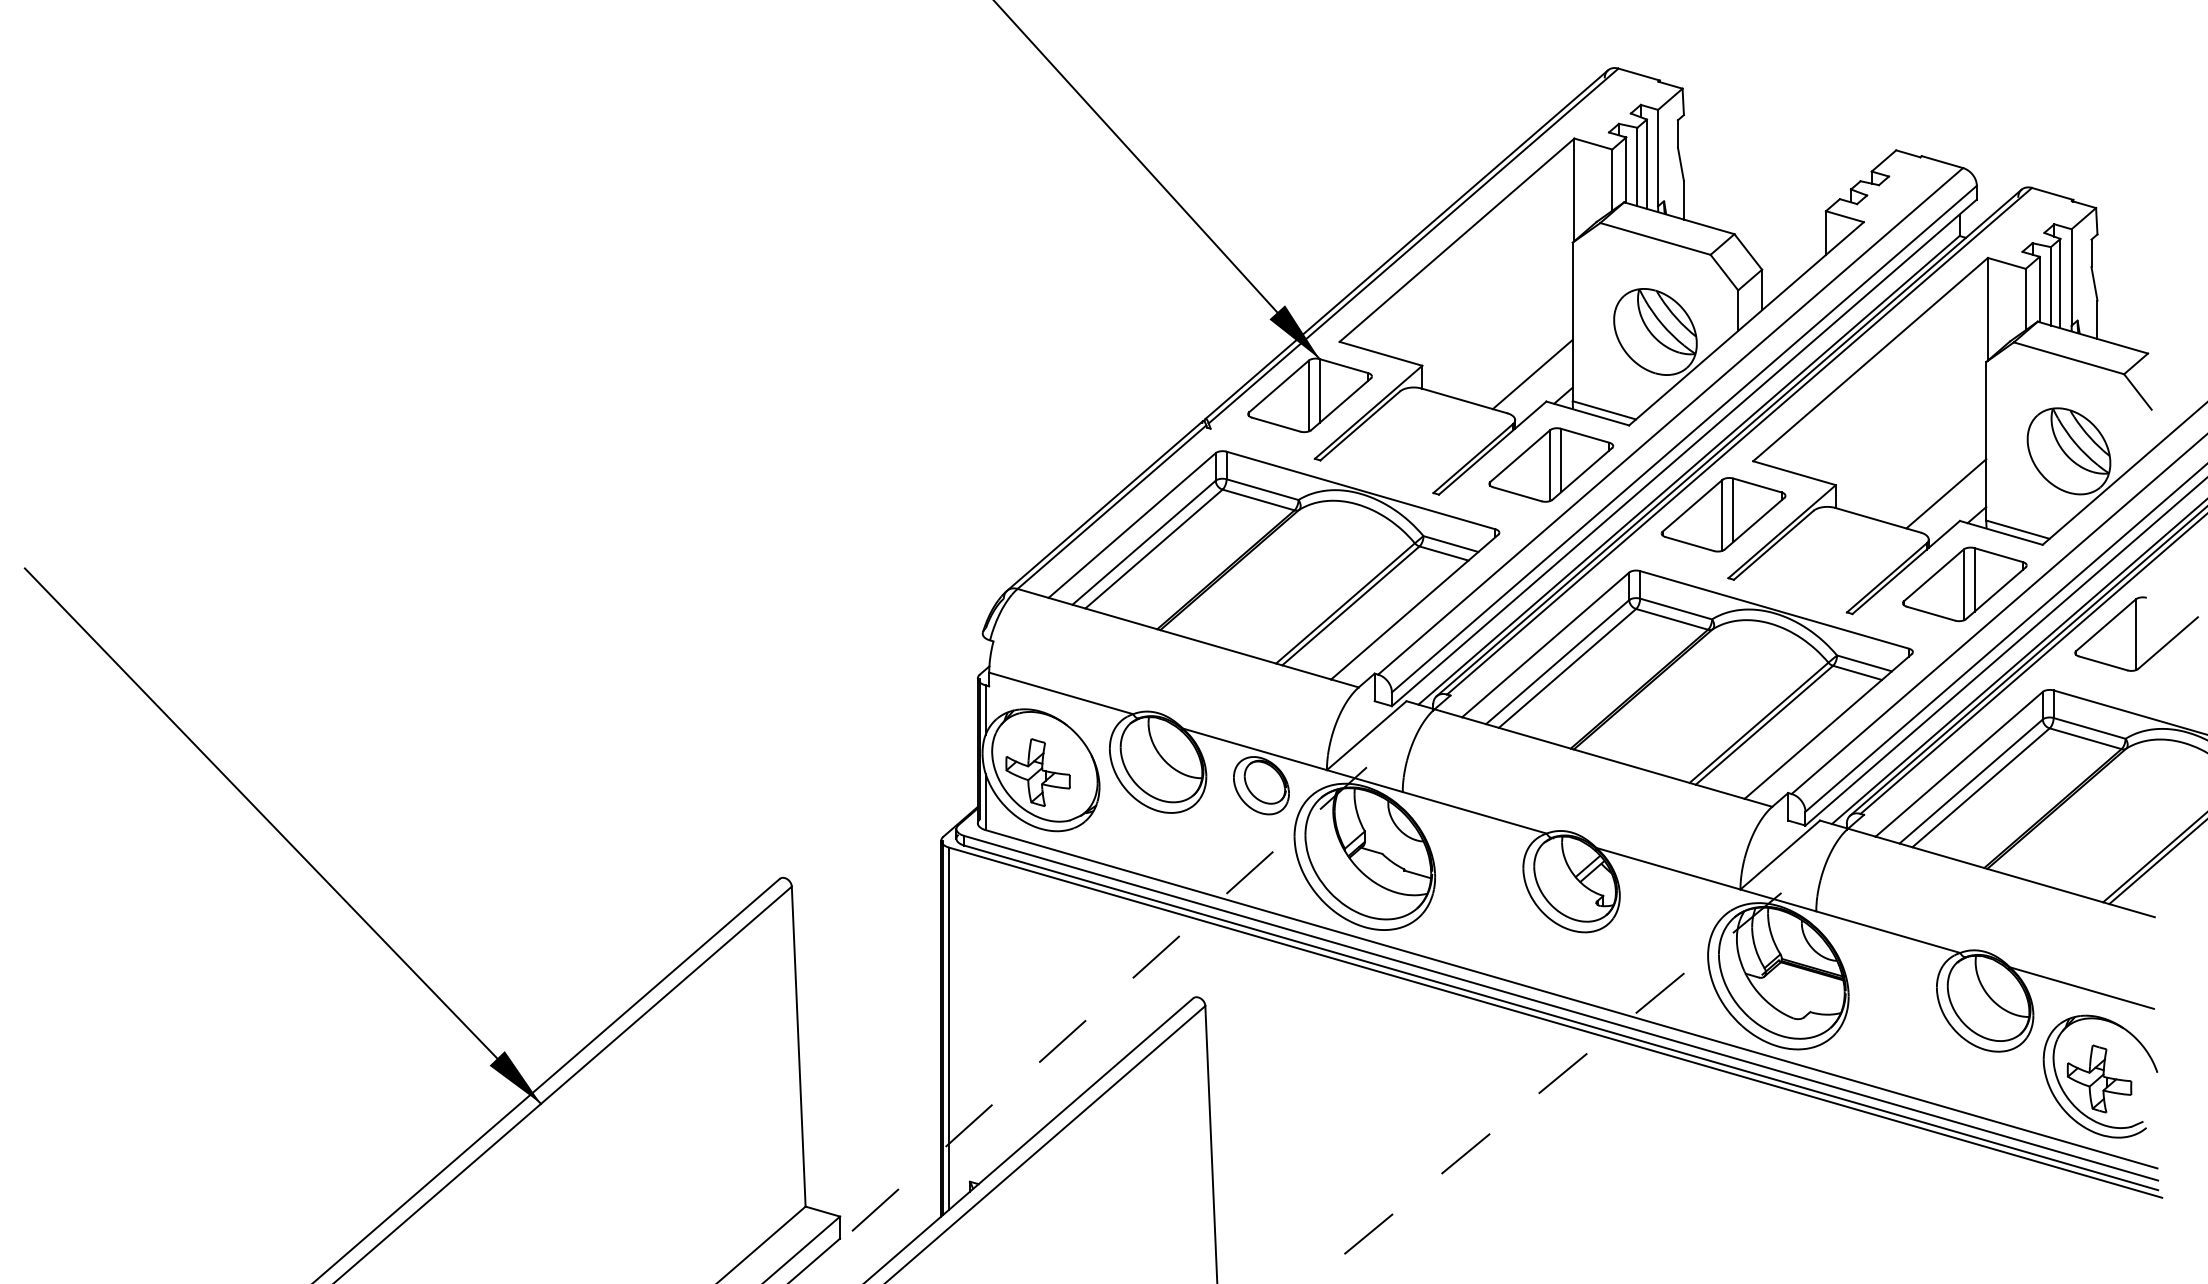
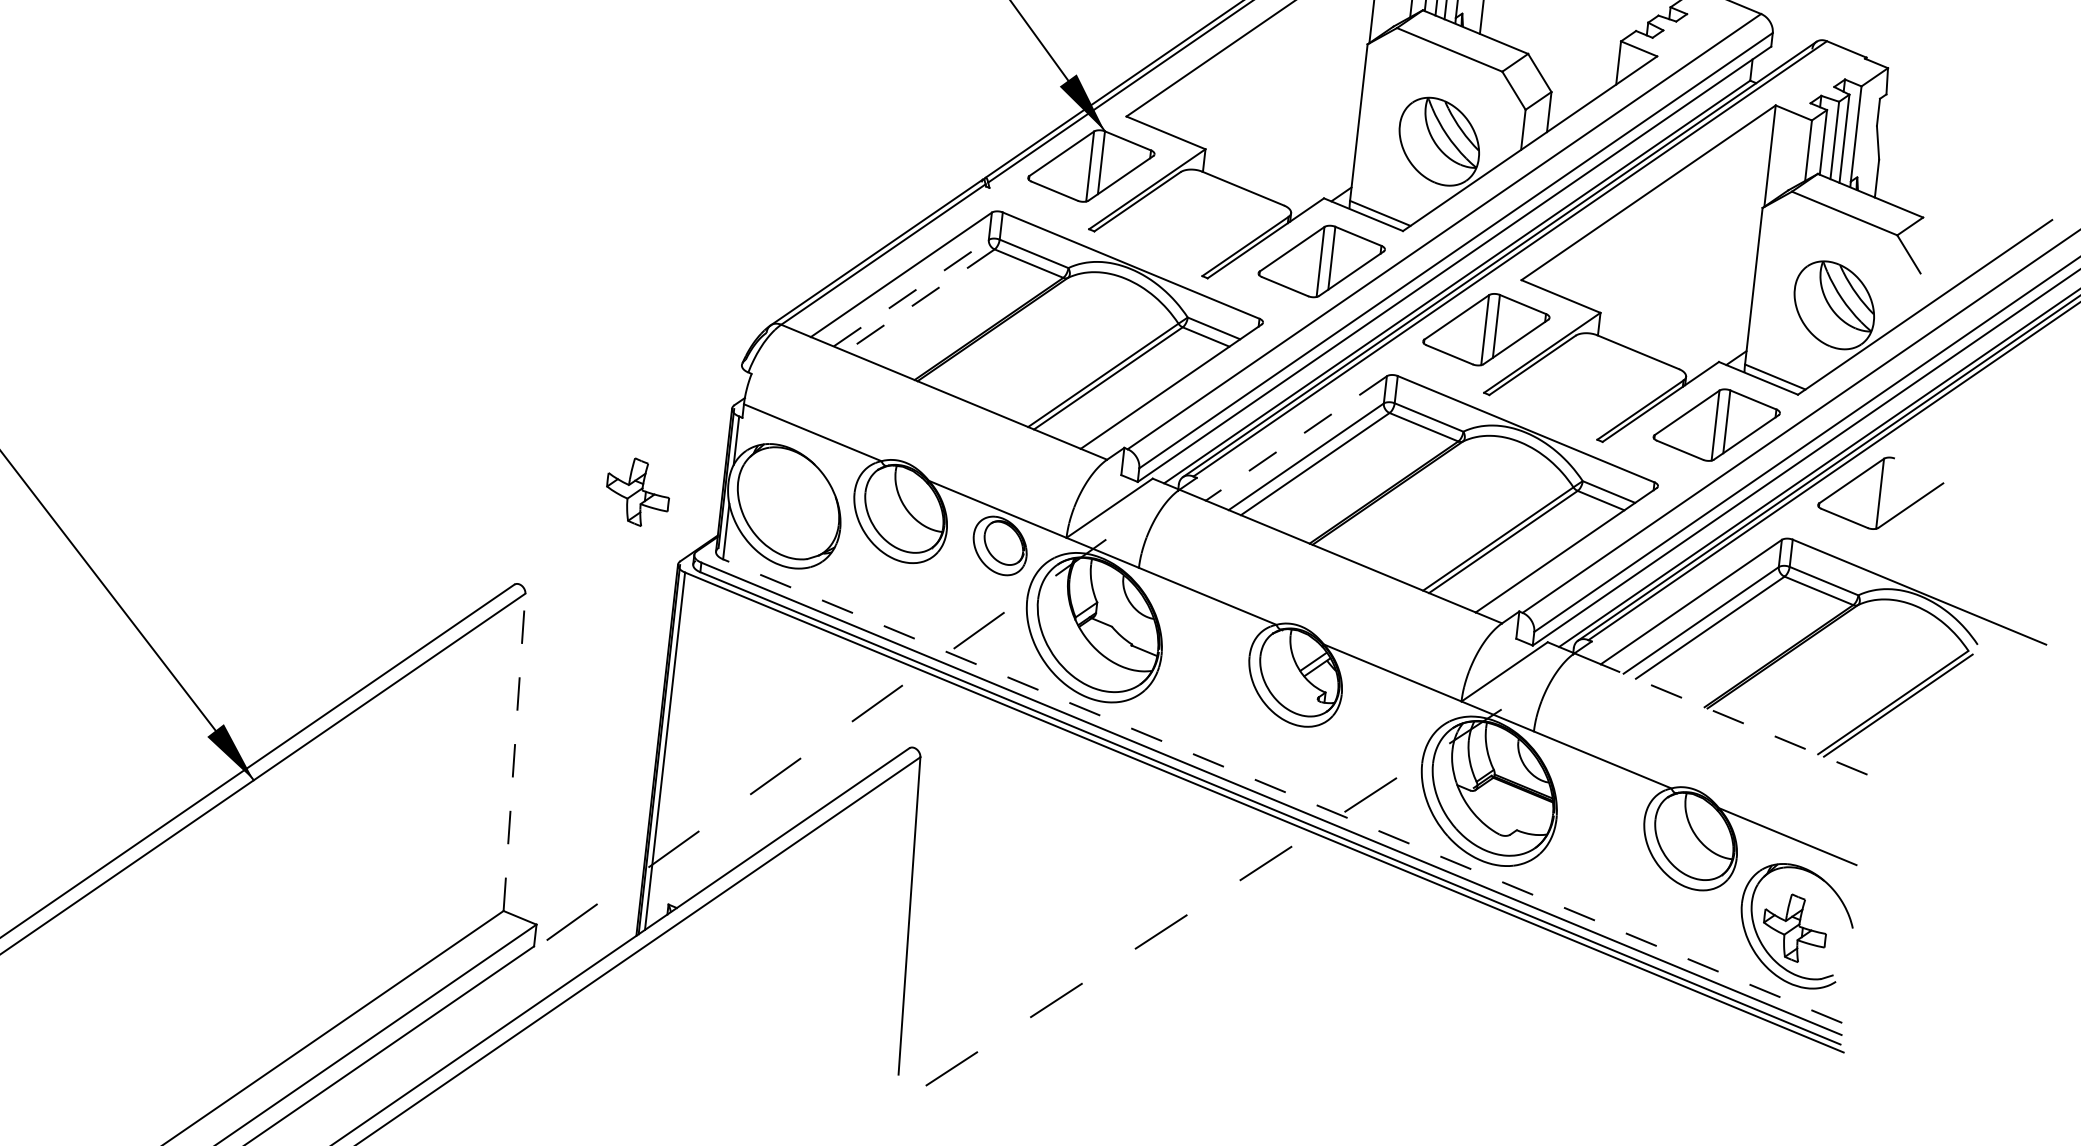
line: (1532, 374) -> (1313, 170), removed
line: (1946, 493) -> (1708, 333), removed
line: (1144, 542) -> (911, 292), solid -> dashed
line: (1154, 549) -> (920, 300), solid -> dashed
line: (1545, 644) -> (1296, 438), solid -> dashed
part: (1037, 772) -> (637, 492), moved
line: (2014, 876) -> (1733, 718), solid -> dashed
line: (1571, 999) -> (1282, 791), solid -> dashed
line: (798, 1046) -> (514, 752), solid -> dashed

